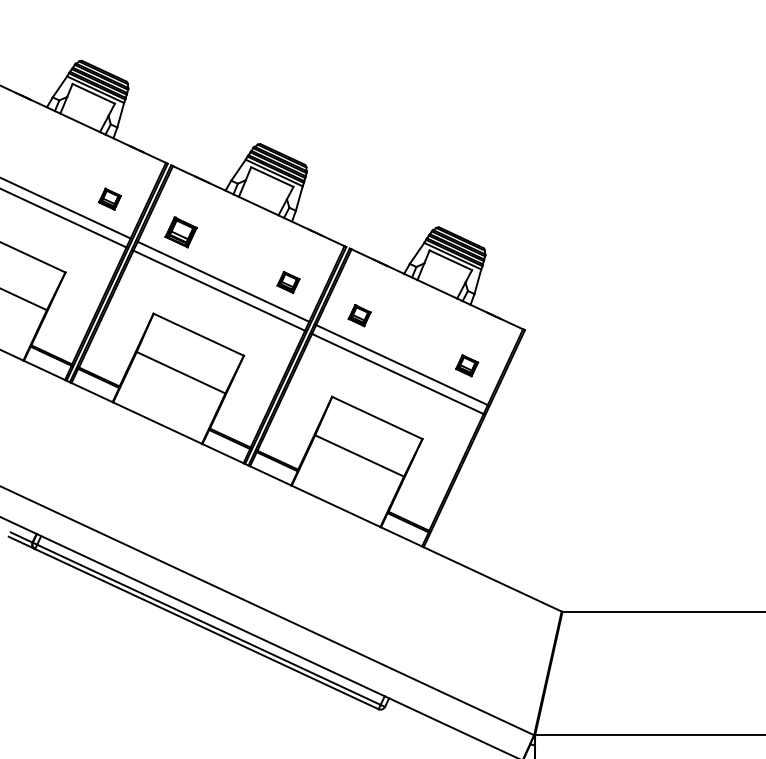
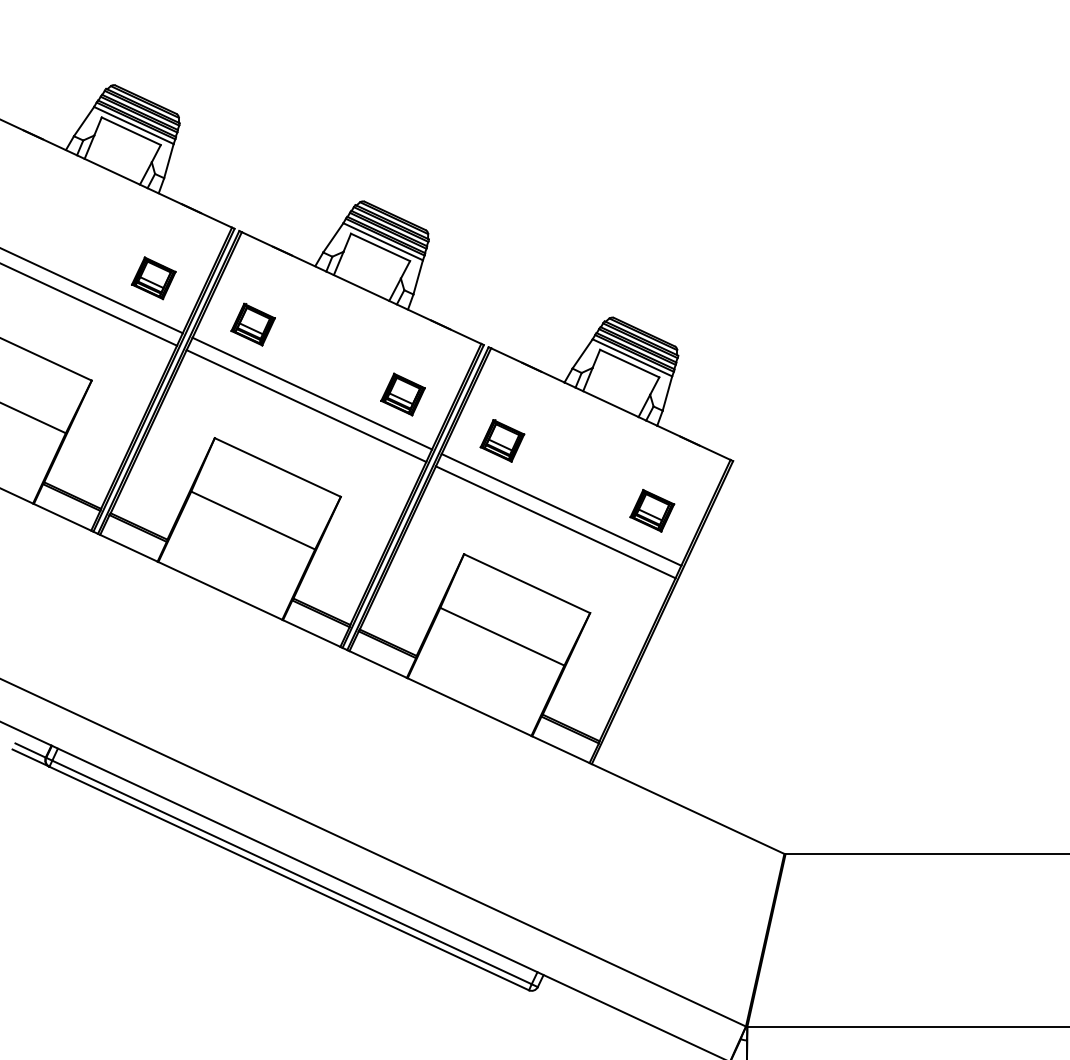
part: (109, 199) -> (153, 278), size x1.43
part: (288, 282) -> (402, 394), size x1.43
part: (359, 315) -> (502, 440), size x1.43
part: (467, 365) -> (652, 510), size x1.43

